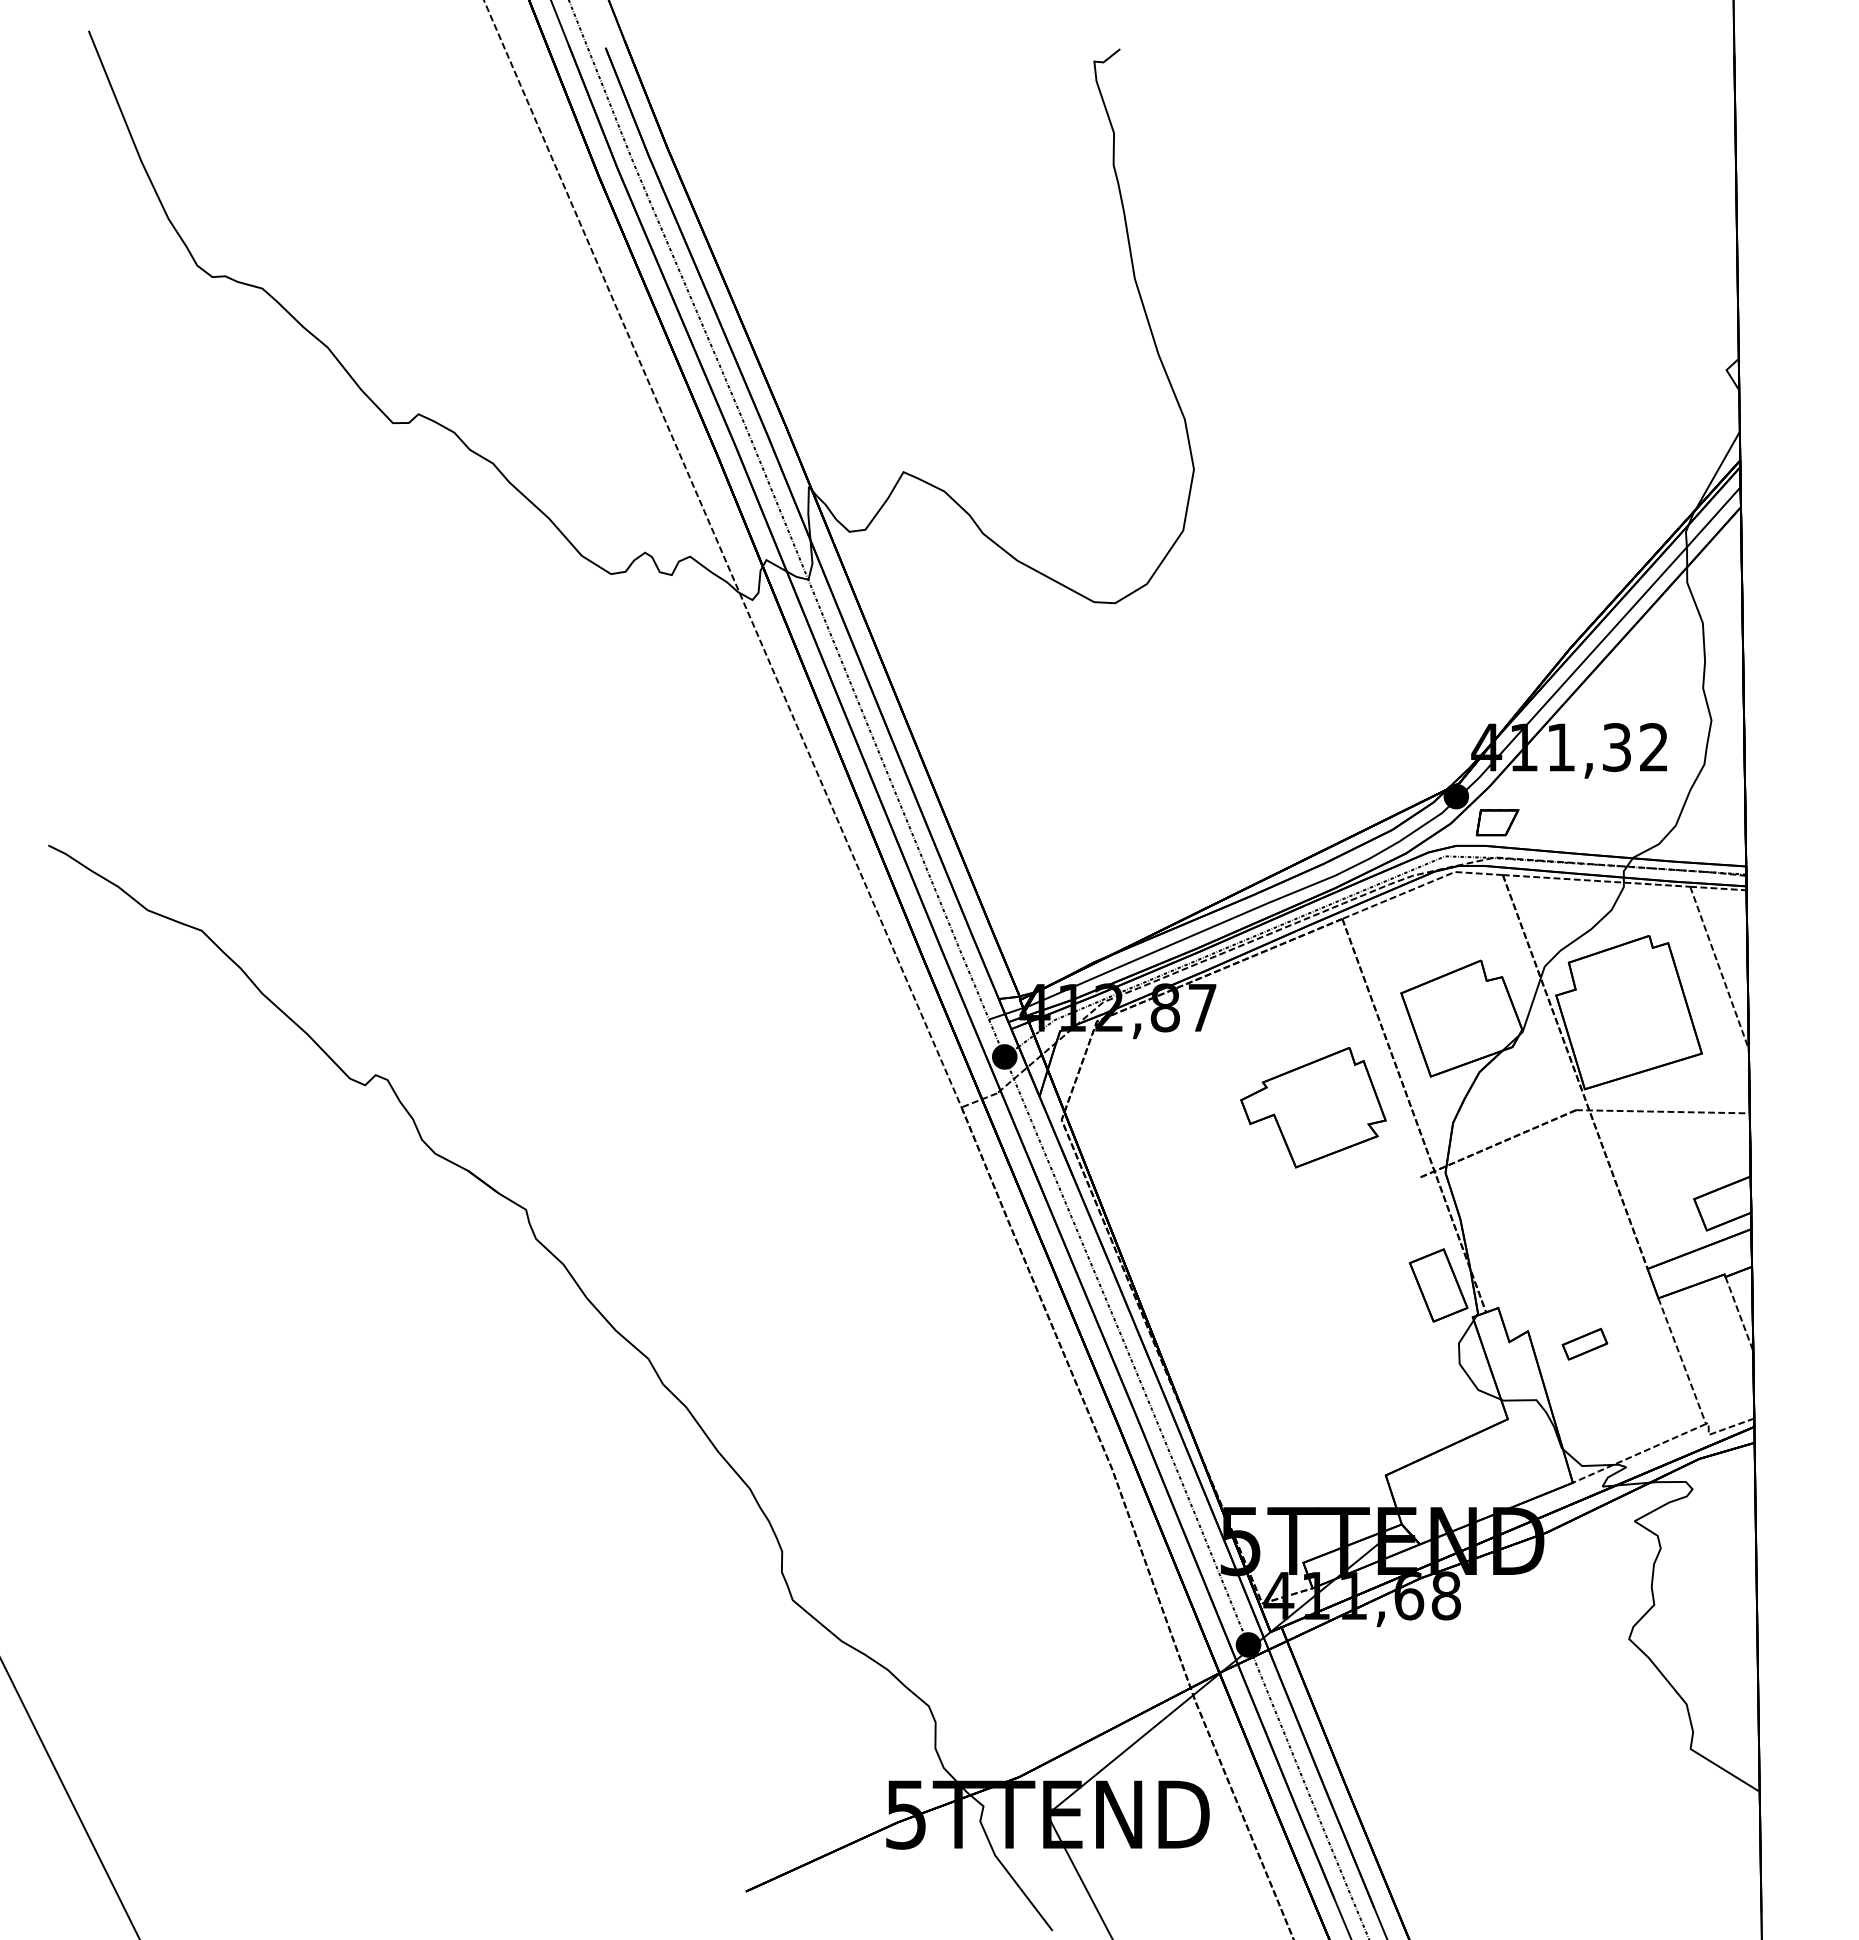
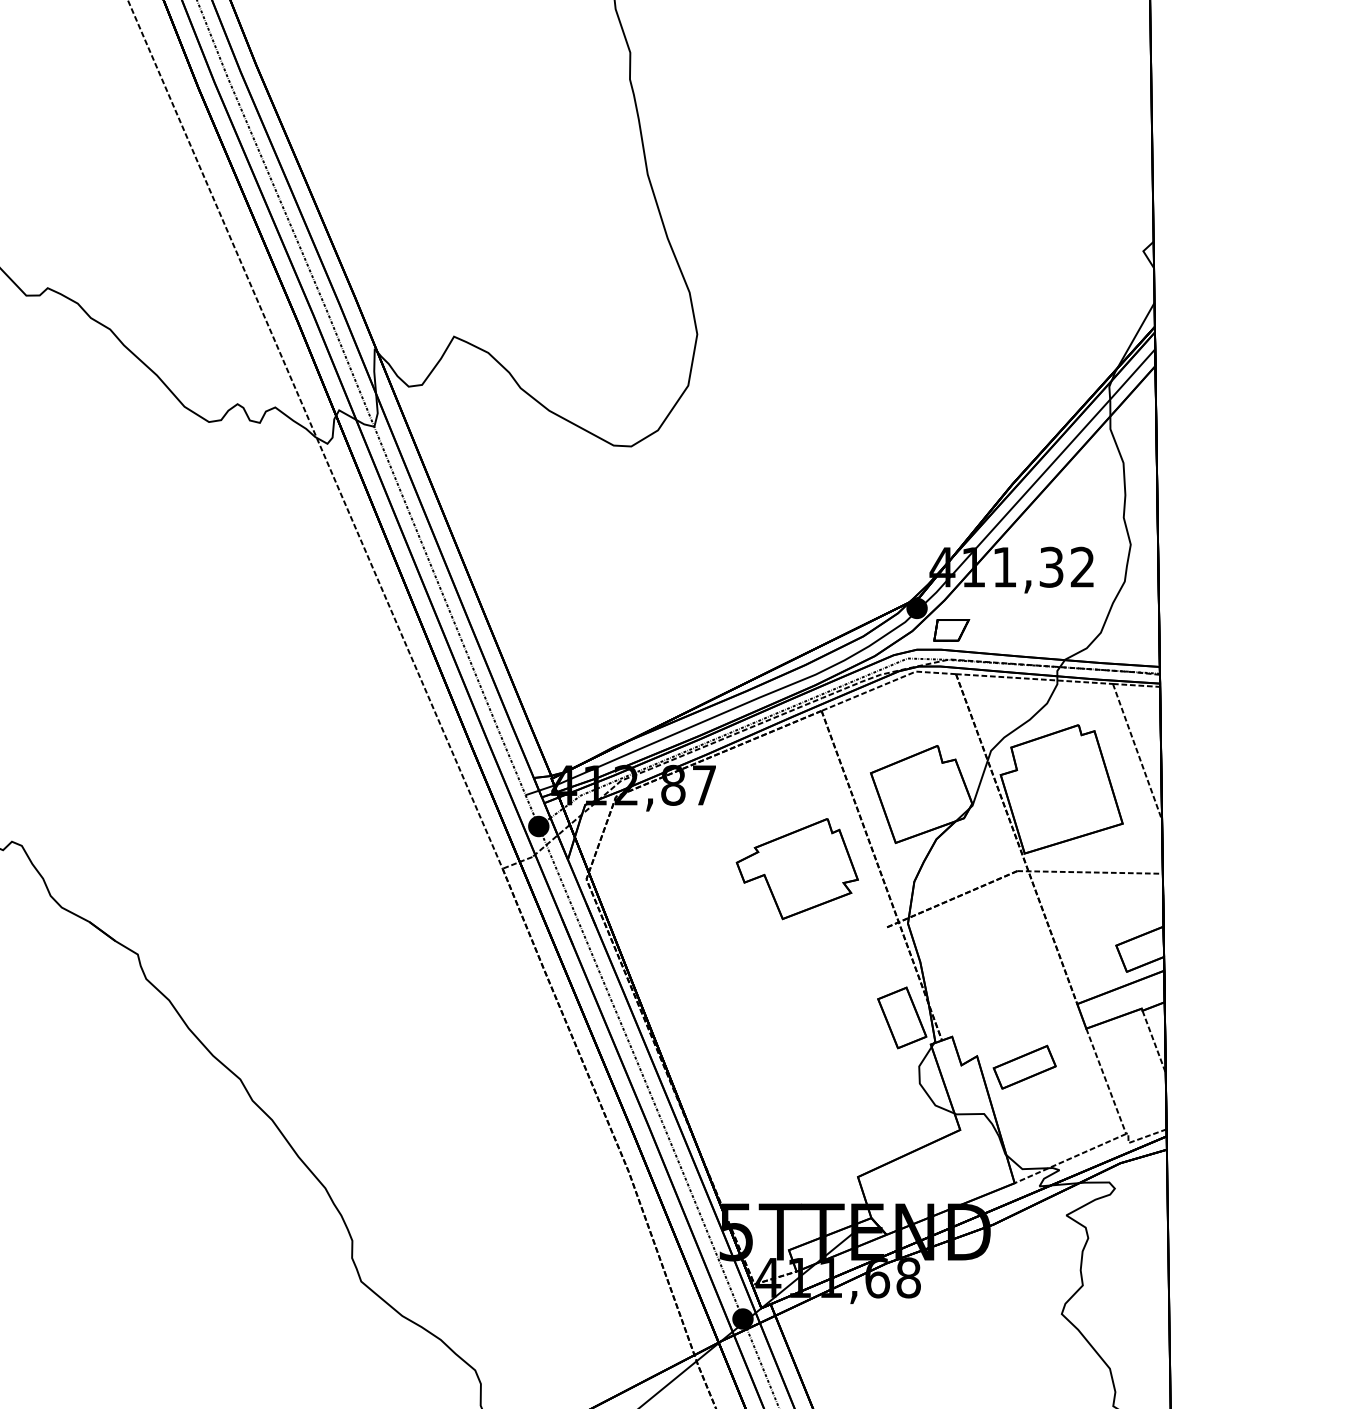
part: (1584, 1343) -> (1024, 1066), size x1.67

